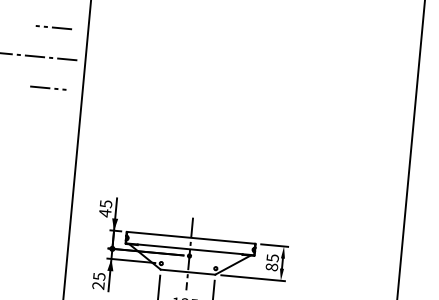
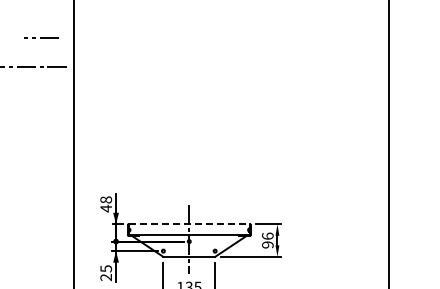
line: (48, 87) -> (41, 95), removed
text: (105, 203) -> (105, 199), 45 -> 48
line: (191, 238) -> (189, 224), solid -> dashed
text: (272, 262) -> (267, 240), 85 -> 96

